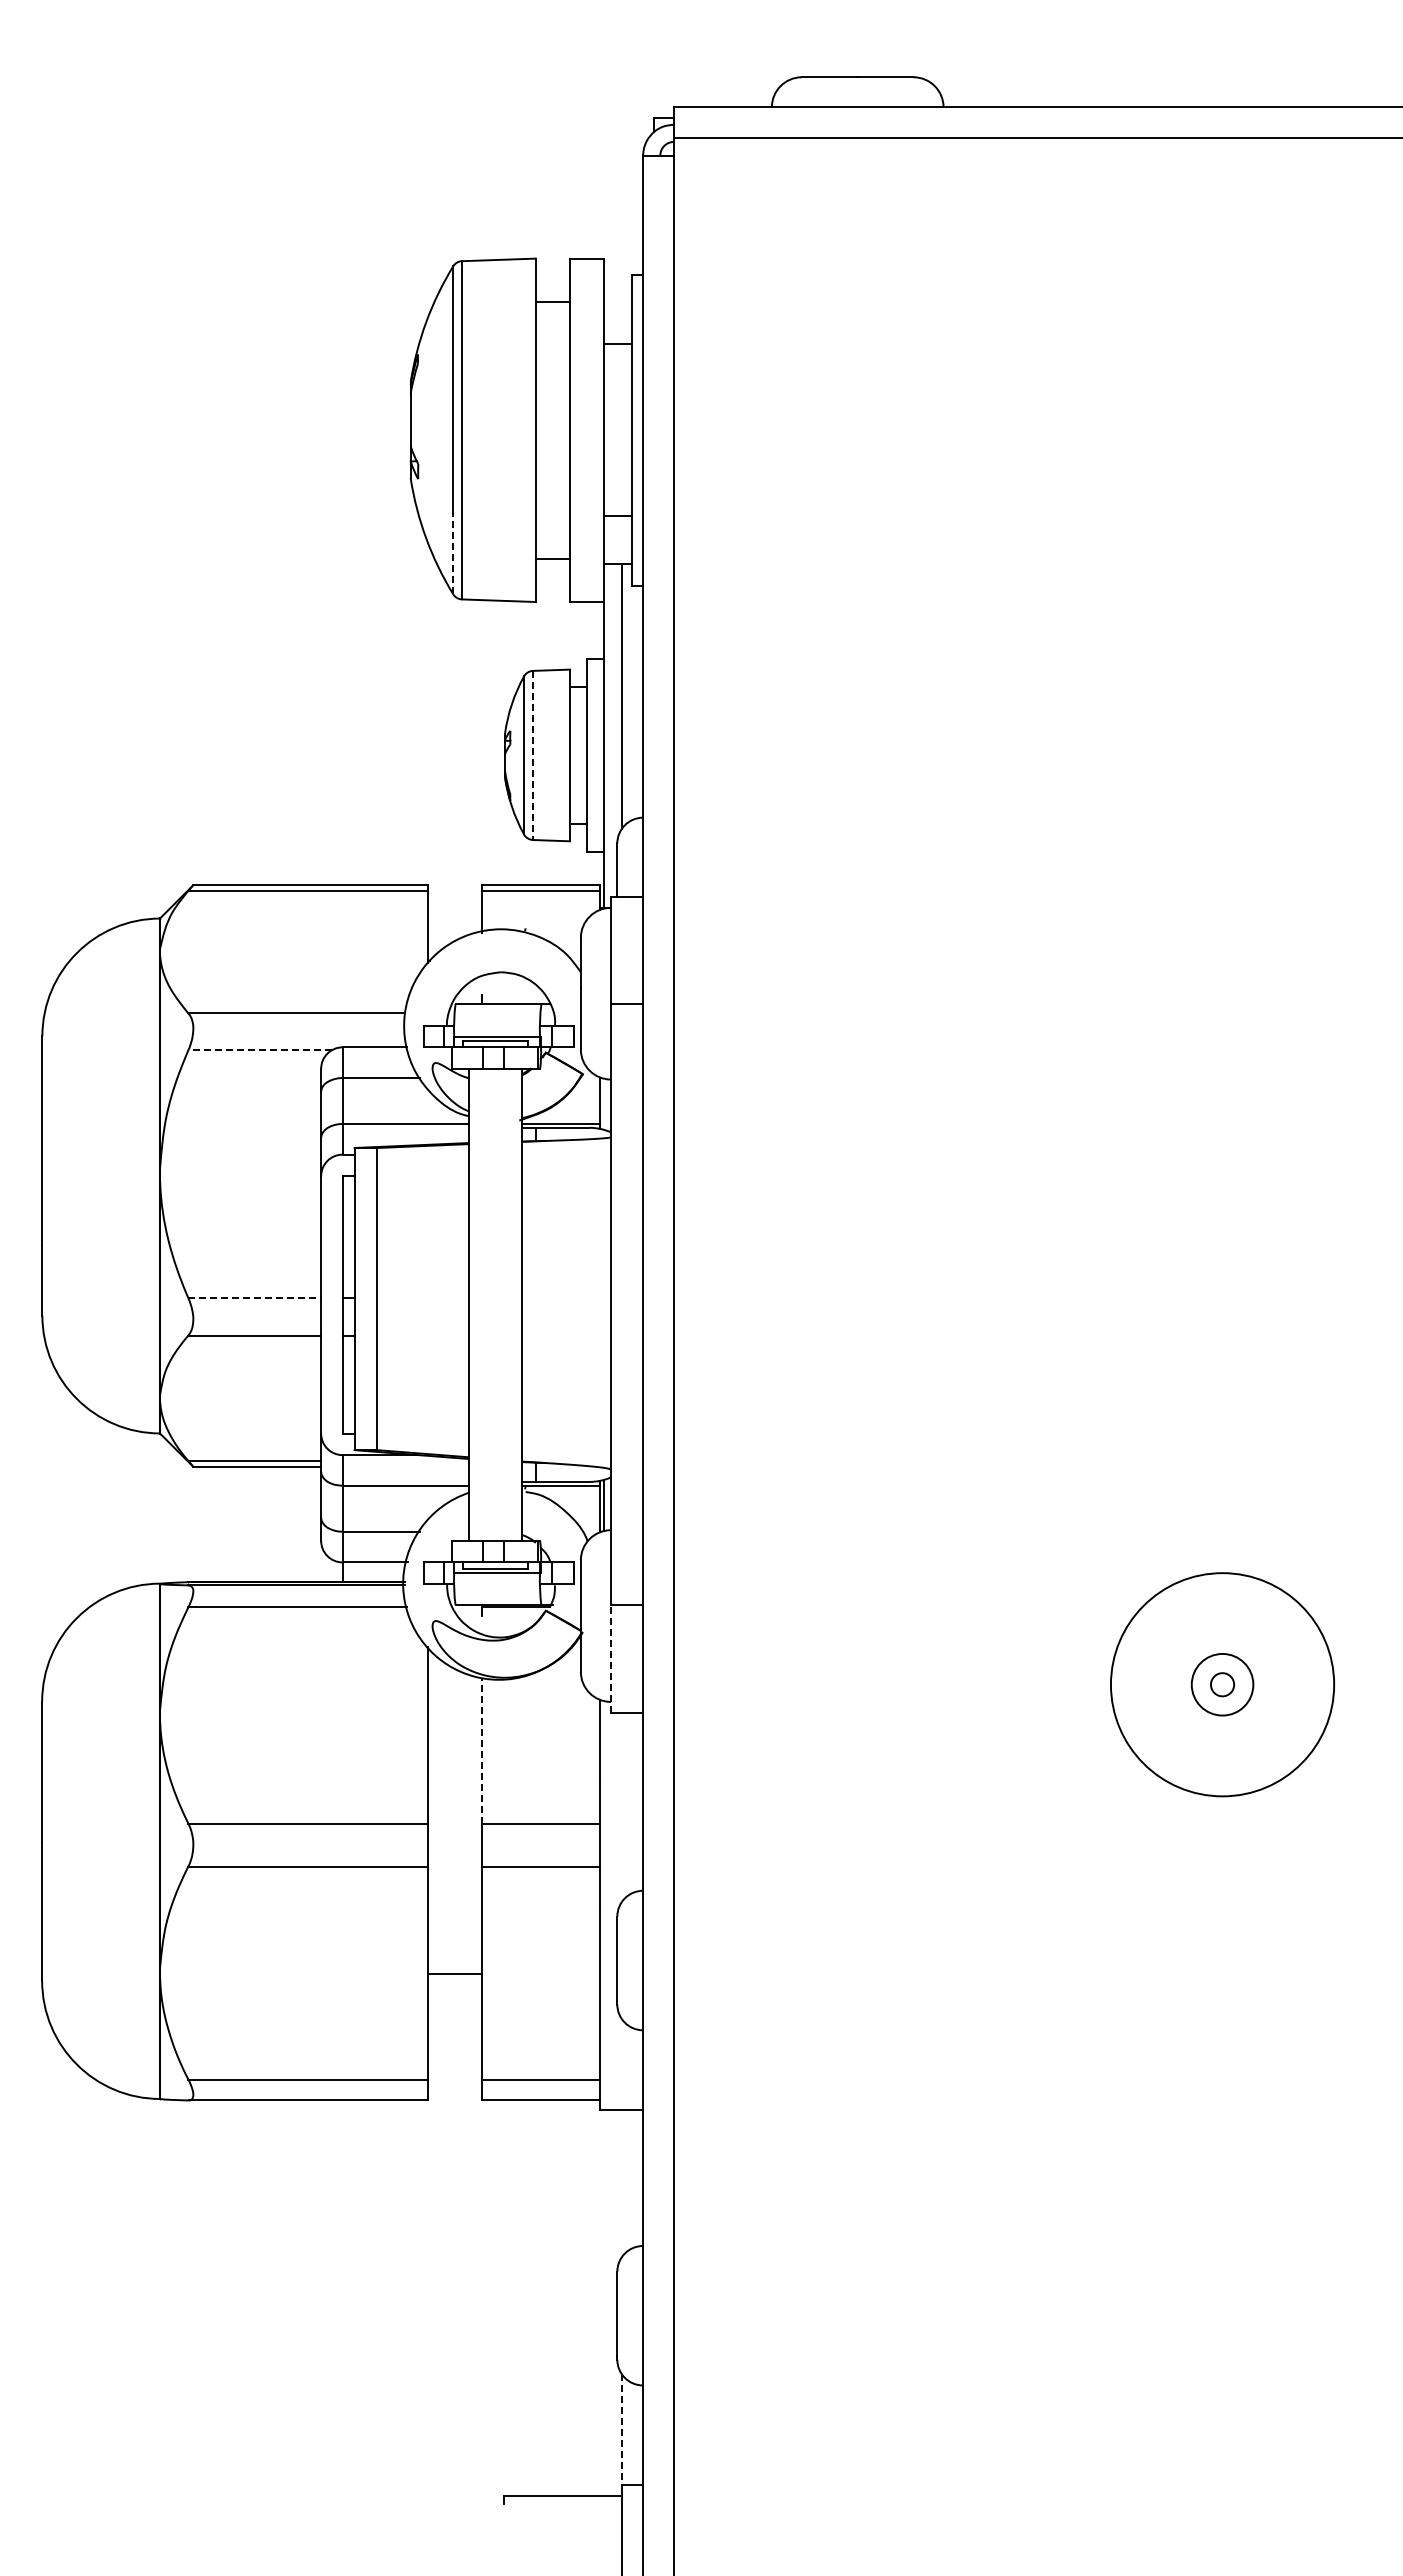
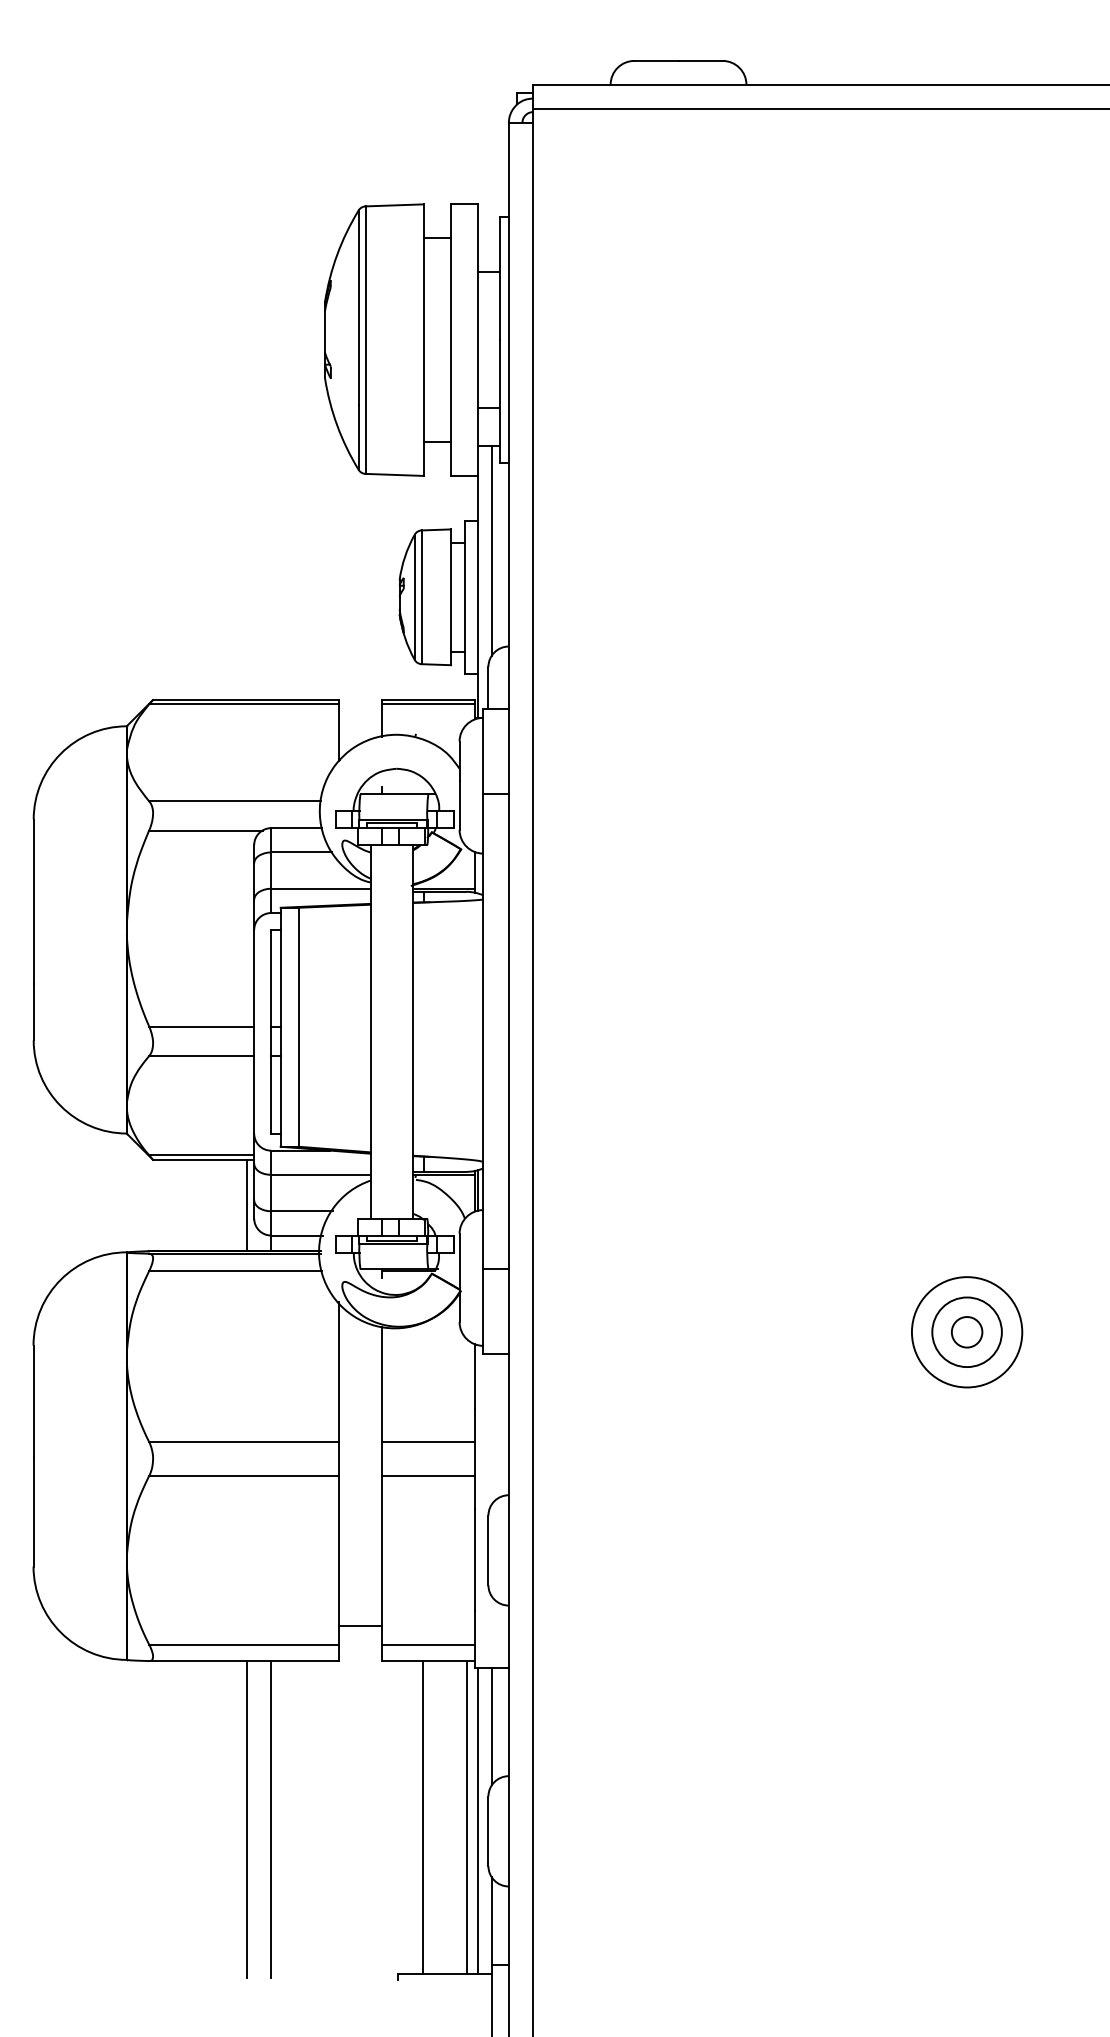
line: (453, 553) -> (358, 437), dashed -> solid
line: (533, 755) -> (422, 597), dashed -> solid
line: (260, 1050) -> (206, 830), dashed -> solid
line: (255, 1298) -> (202, 1026), dashed -> solid
line: (311, 1524) -> (246, 1205), added
line: (610, 1659) -> (483, 1312), dashed -> solid
circle: (1222, 1684) -> (967, 1332), size x0.62
circle: (1222, 1684) -> (967, 1332), size x1.43
circle: (1222, 1684) -> (967, 1332), size x1.67
line: (482, 1750) -> (381, 1384), dashed -> solid
line: (455, 1974) -> (360, 1626), moved
line: (621, 2183) -> (491, 1726), added
line: (534, 2297) -> (422, 1816), added
line: (590, 2297) -> (467, 1816), added
line: (311, 2300) -> (246, 1819), added
line: (342, 2300) -> (271, 1819), added
line: (604, 2302) -> (478, 1820), added
line: (621, 2429) -> (491, 1921), dashed -> solid

